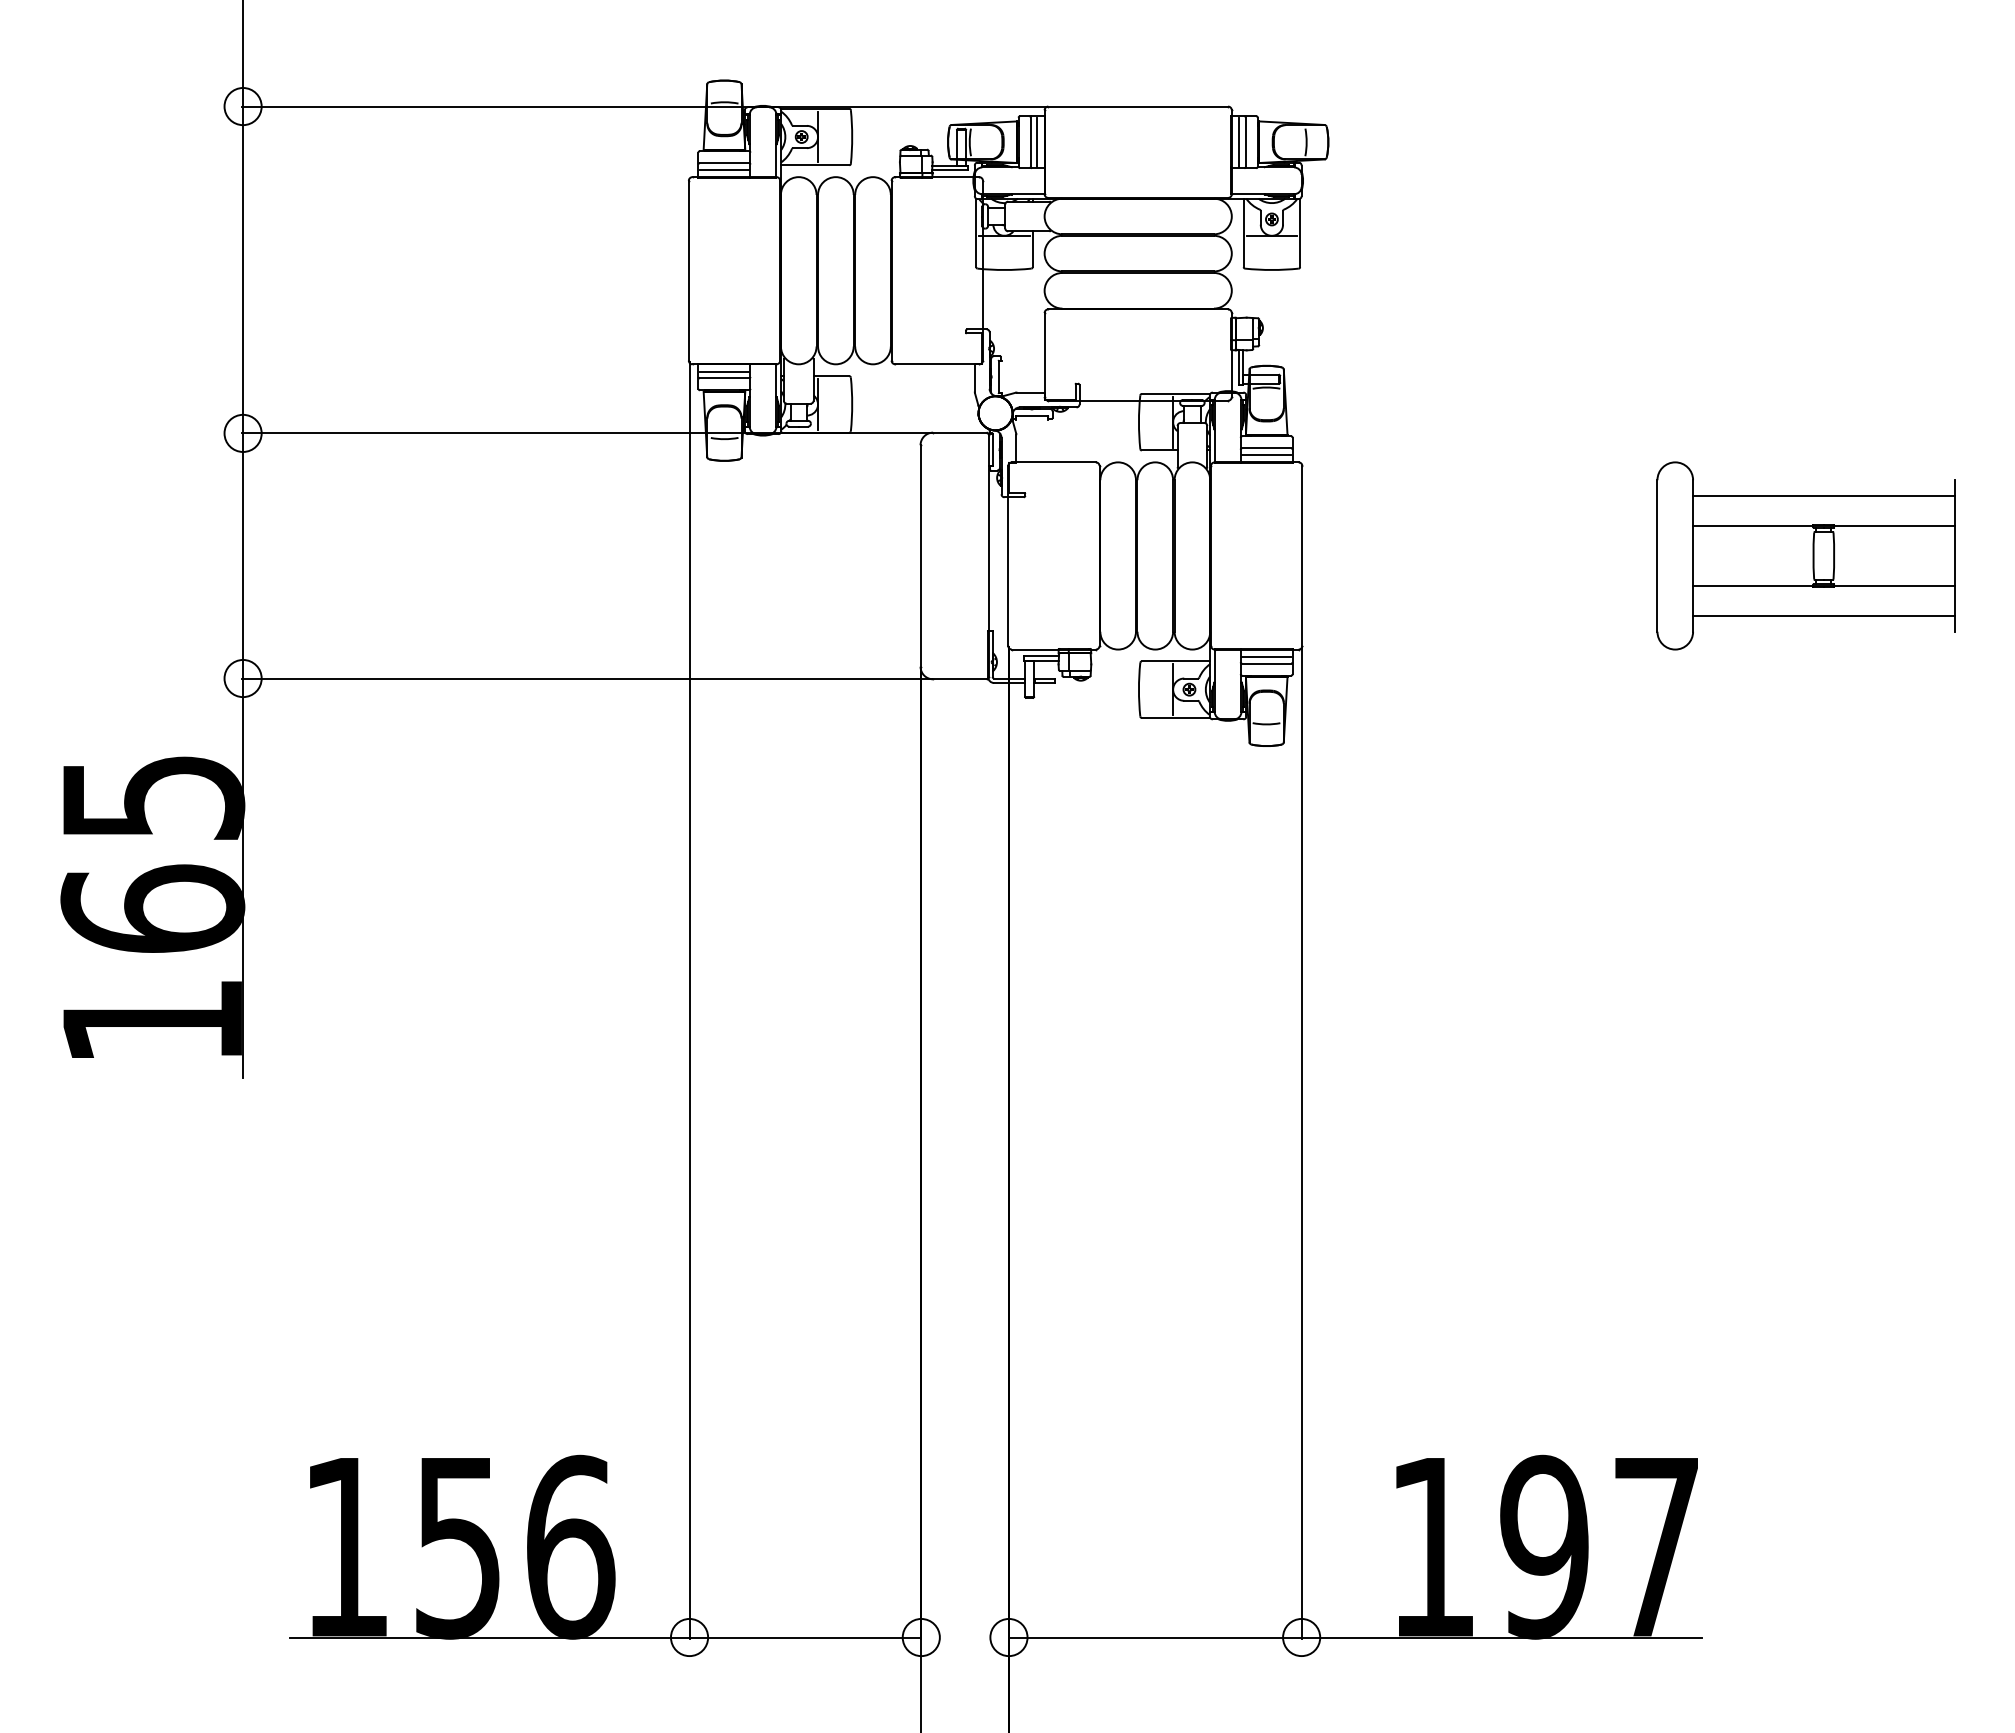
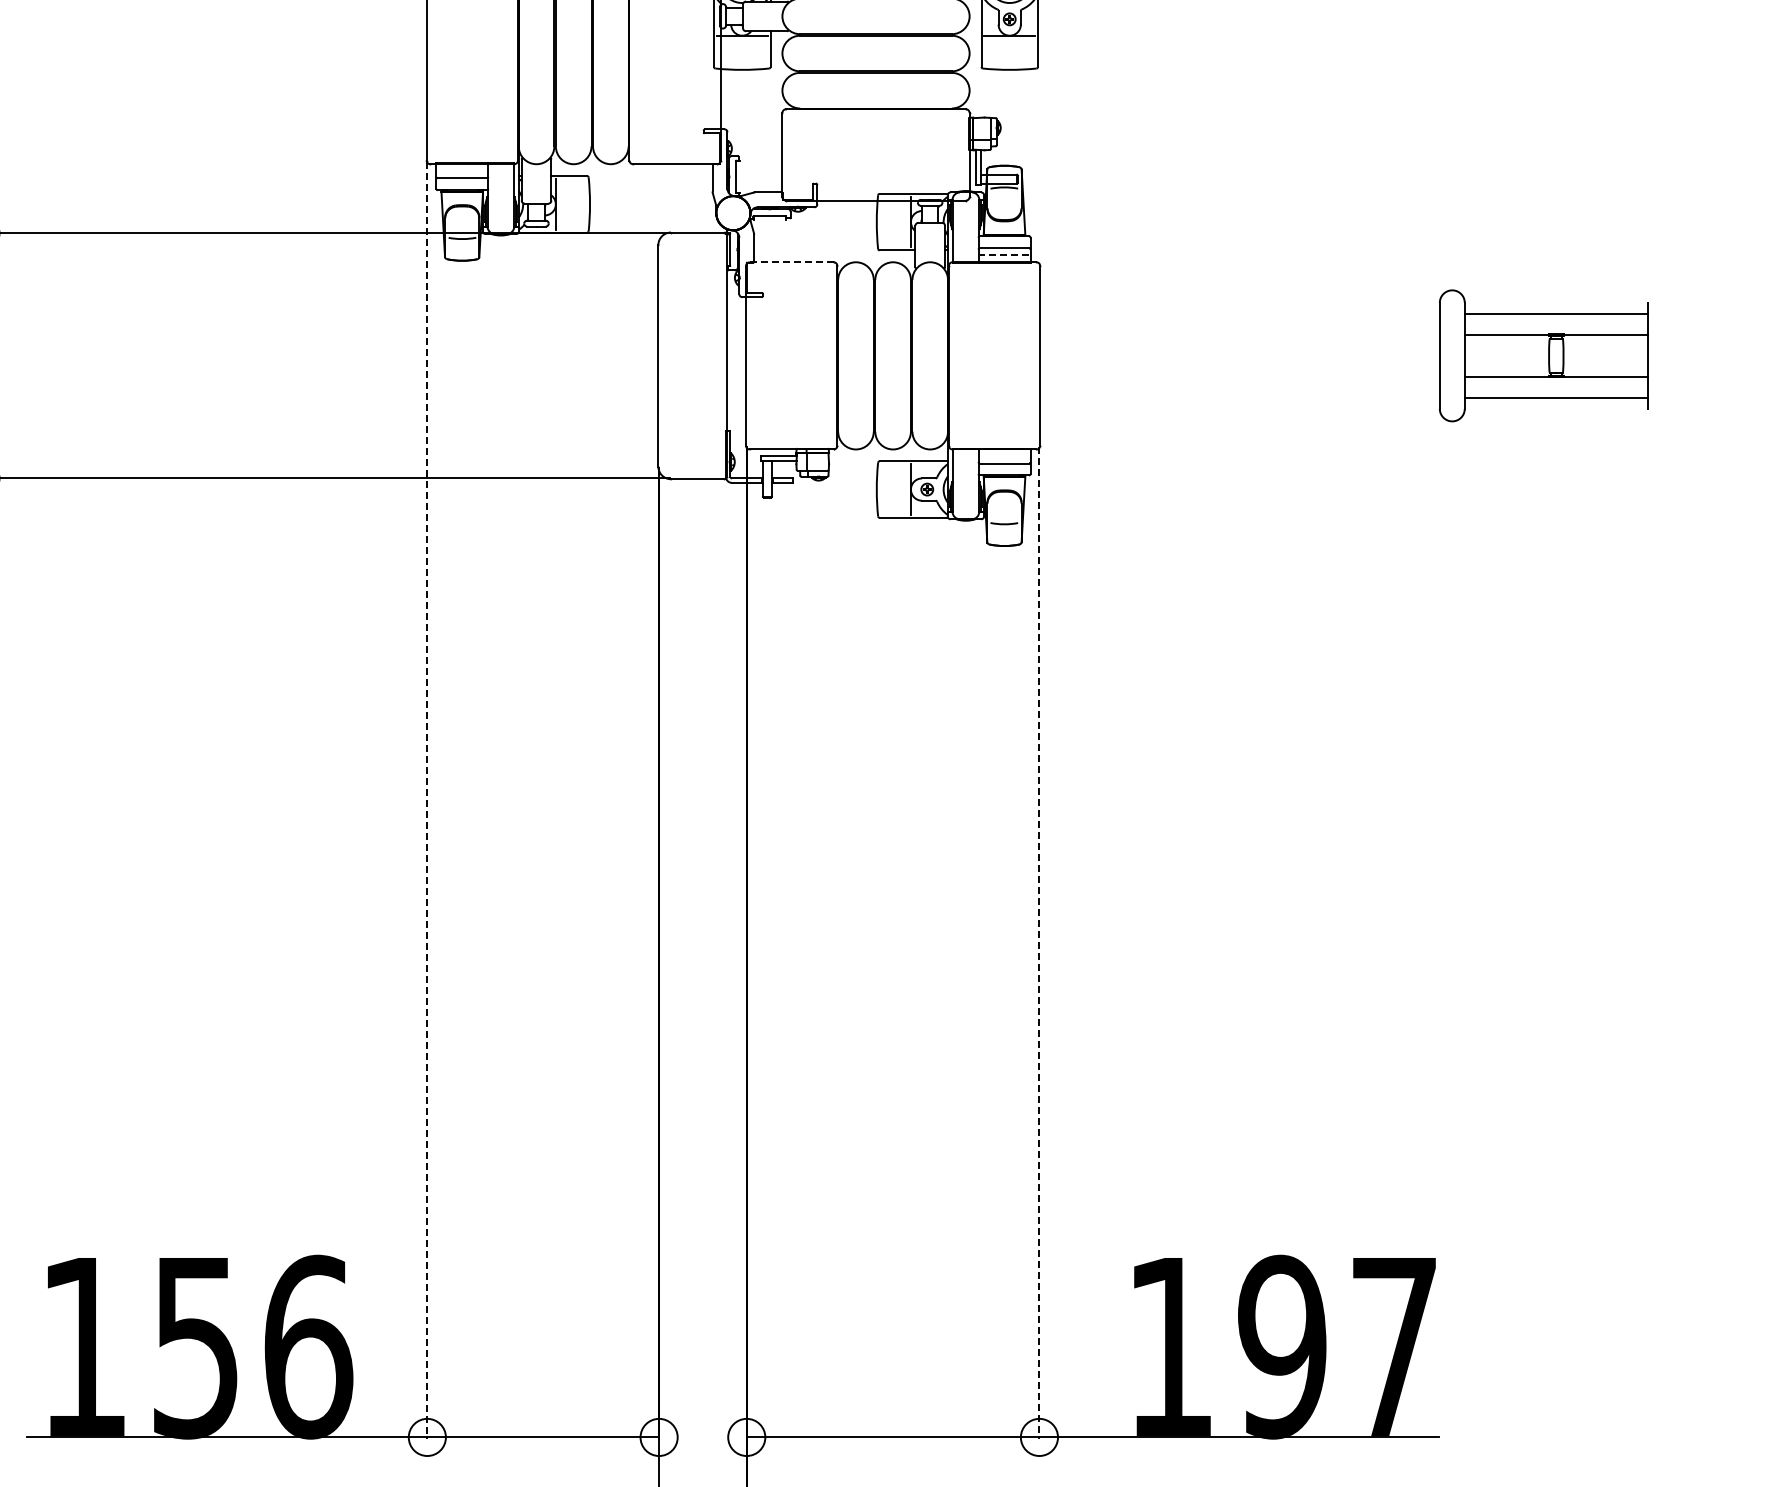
line: (724, 371) -> (462, 171), removed
line: (1266, 454) -> (1004, 254), solid -> dashed
line: (1053, 462) -> (791, 262), solid -> dashed
part: (1805, 555) -> (1543, 355), size x0.7
line: (1266, 657) -> (1004, 457), removed
line: (689, 1001) -> (427, 801), solid -> dashed
line: (1301, 1143) -> (1039, 943), solid -> dashed

